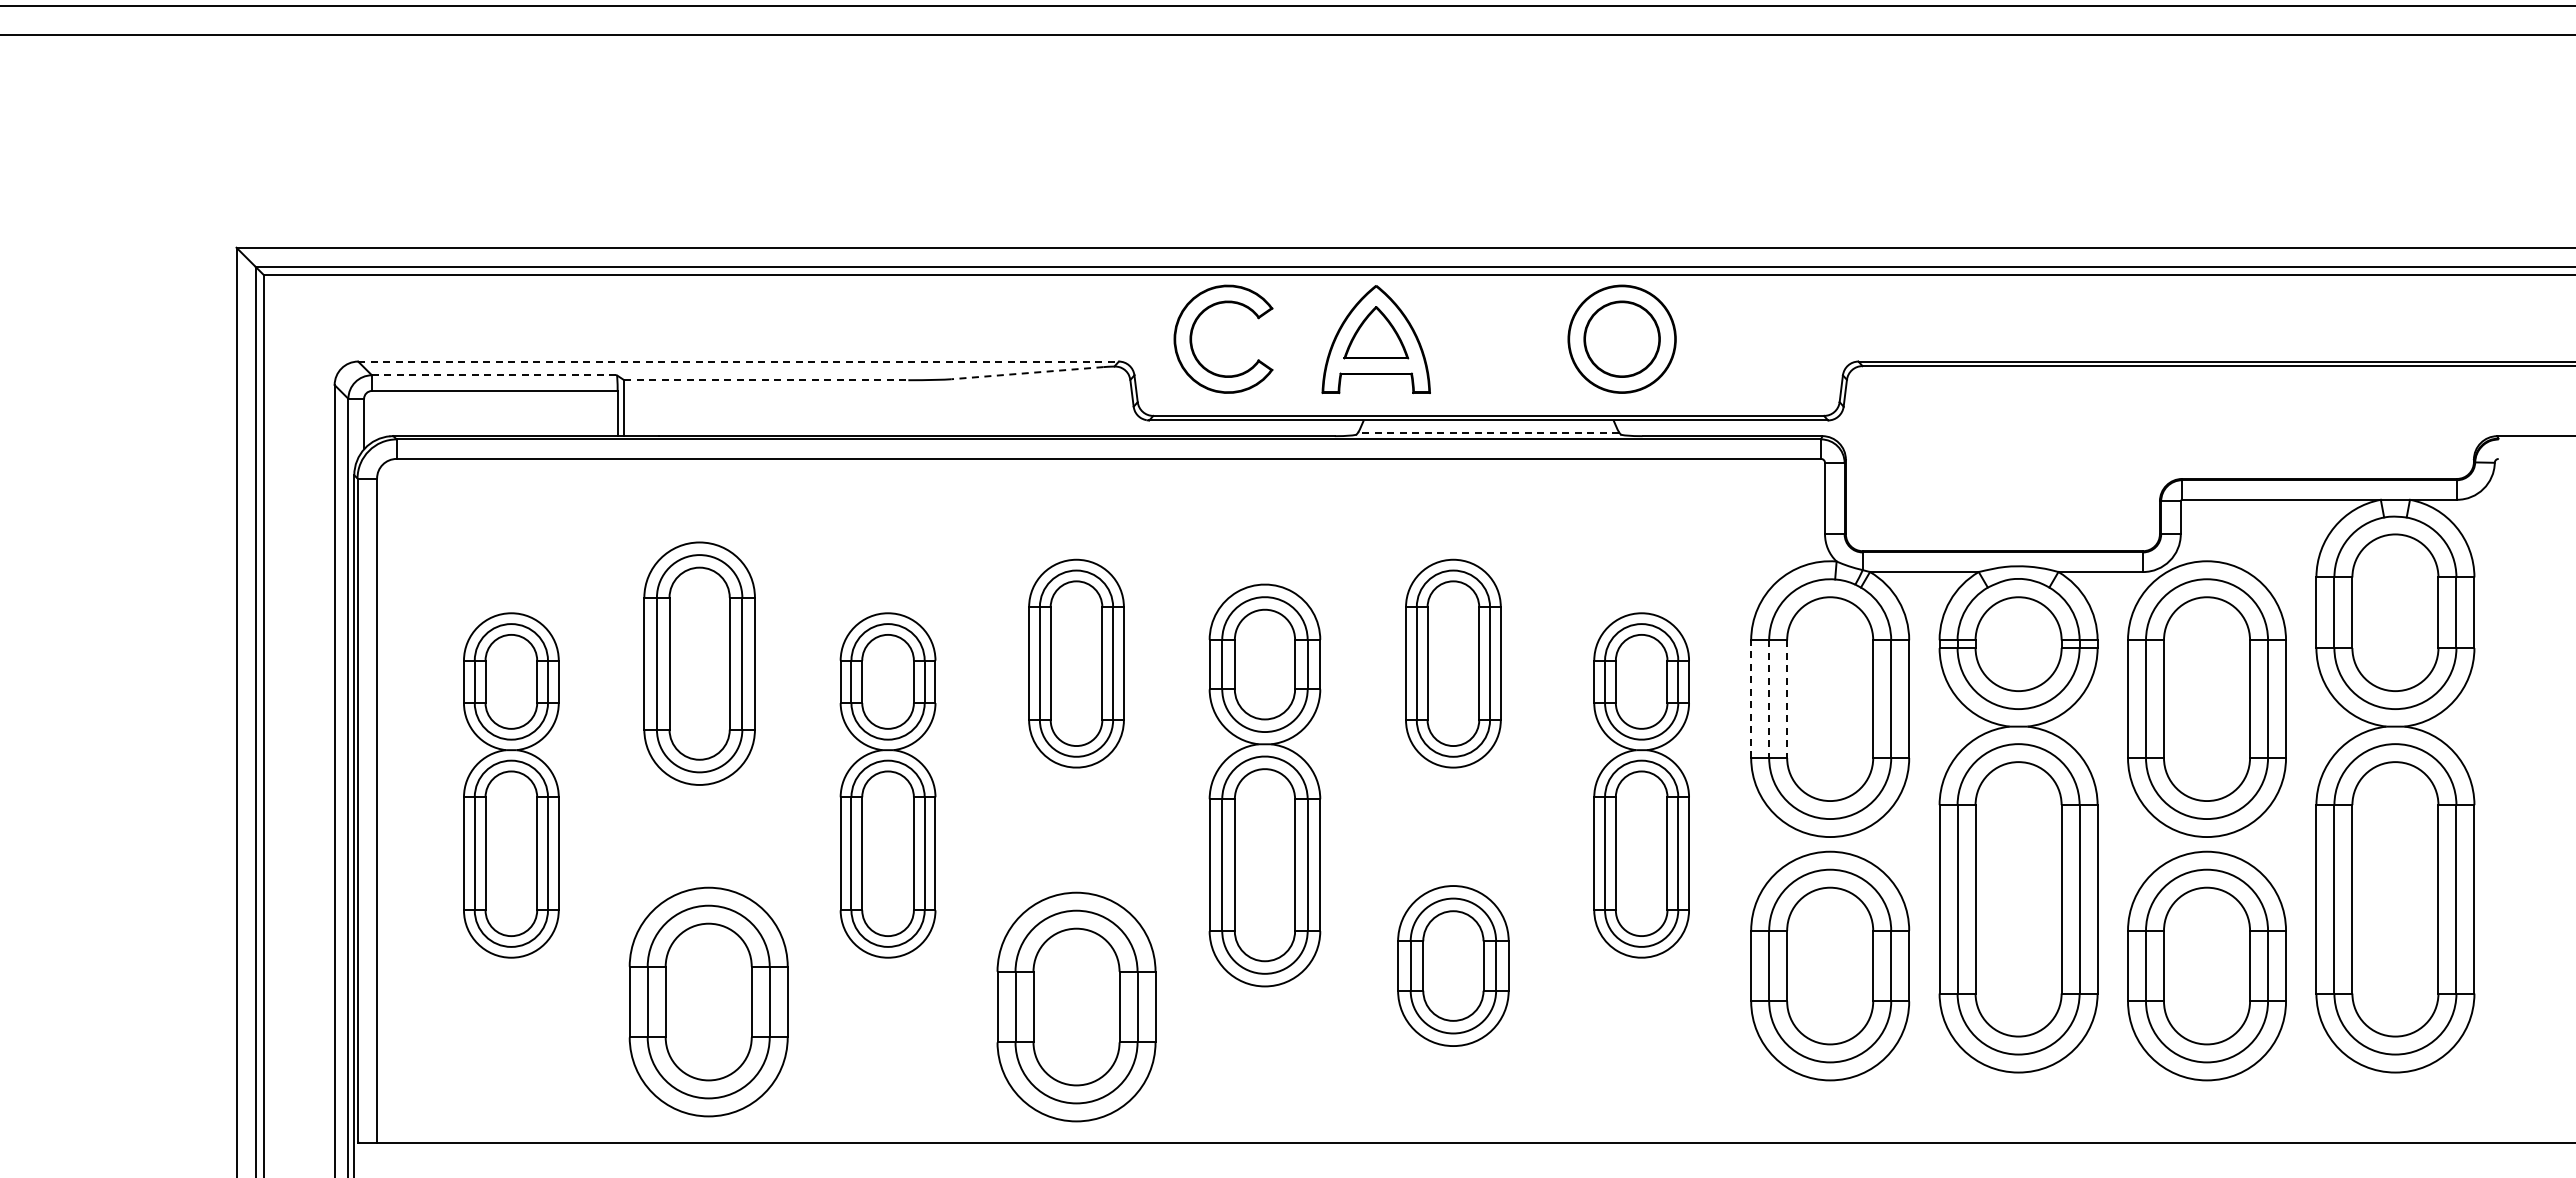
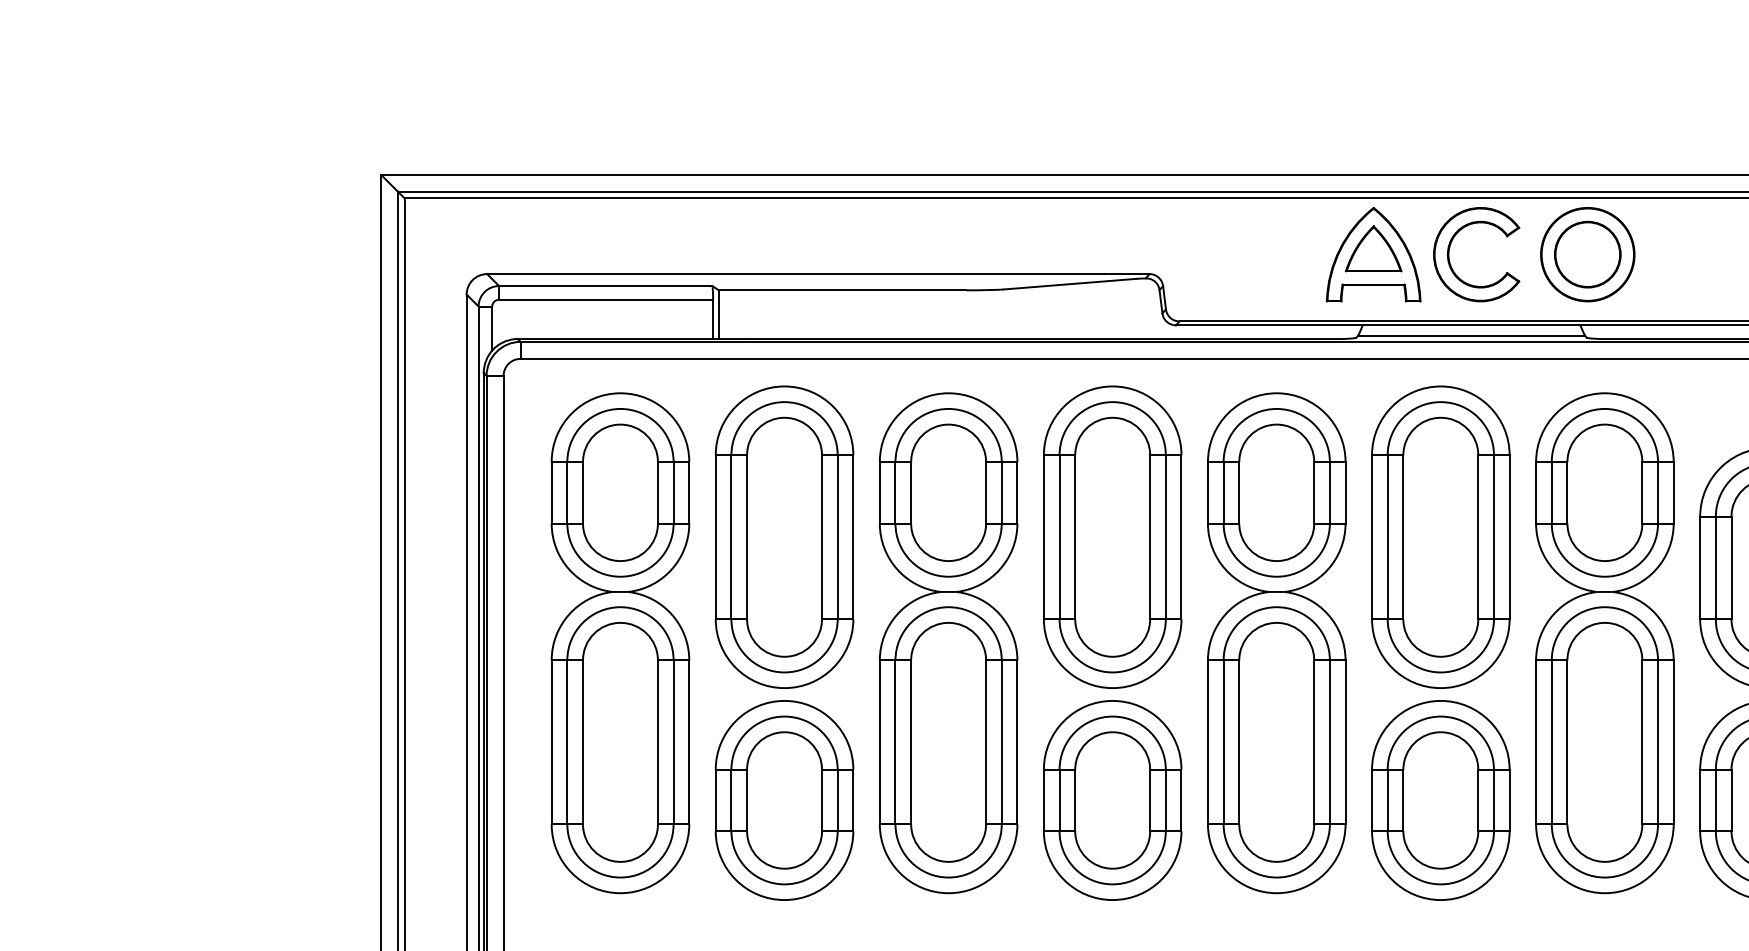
part: (1194, 327) -> (1451, 244), moved
line: (739, 361) -> (819, 274), dashed -> solid
line: (1026, 373) -> (1069, 284), dashed -> solid
line: (494, 375) -> (605, 286), dashed -> solid
line: (766, 380) -> (842, 290), dashed -> solid
line: (1488, 432) -> (1471, 335), dashed -> solid
part: (699, 663) -> (784, 537), size x1.43
part: (1076, 663) -> (1112, 537), size x1.67
part: (1453, 663) -> (1440, 537), size x1.67
line: (1751, 699) -> (1700, 568), dashed -> solid
line: (1769, 699) -> (1716, 568), dashed -> solid
line: (1787, 699) -> (1731, 568), dashed -> solid
part: (511, 785) -> (620, 643), size x1.67
part: (887, 785) -> (948, 643), size x1.67
part: (1264, 785) -> (1276, 643), size x1.43
part: (1641, 785) -> (1604, 643), size x1.67
part: (1453, 965) -> (1440, 799), size x1.43
part: (708, 1001) -> (784, 799), moved
part: (1076, 1006) -> (1112, 799), moved

